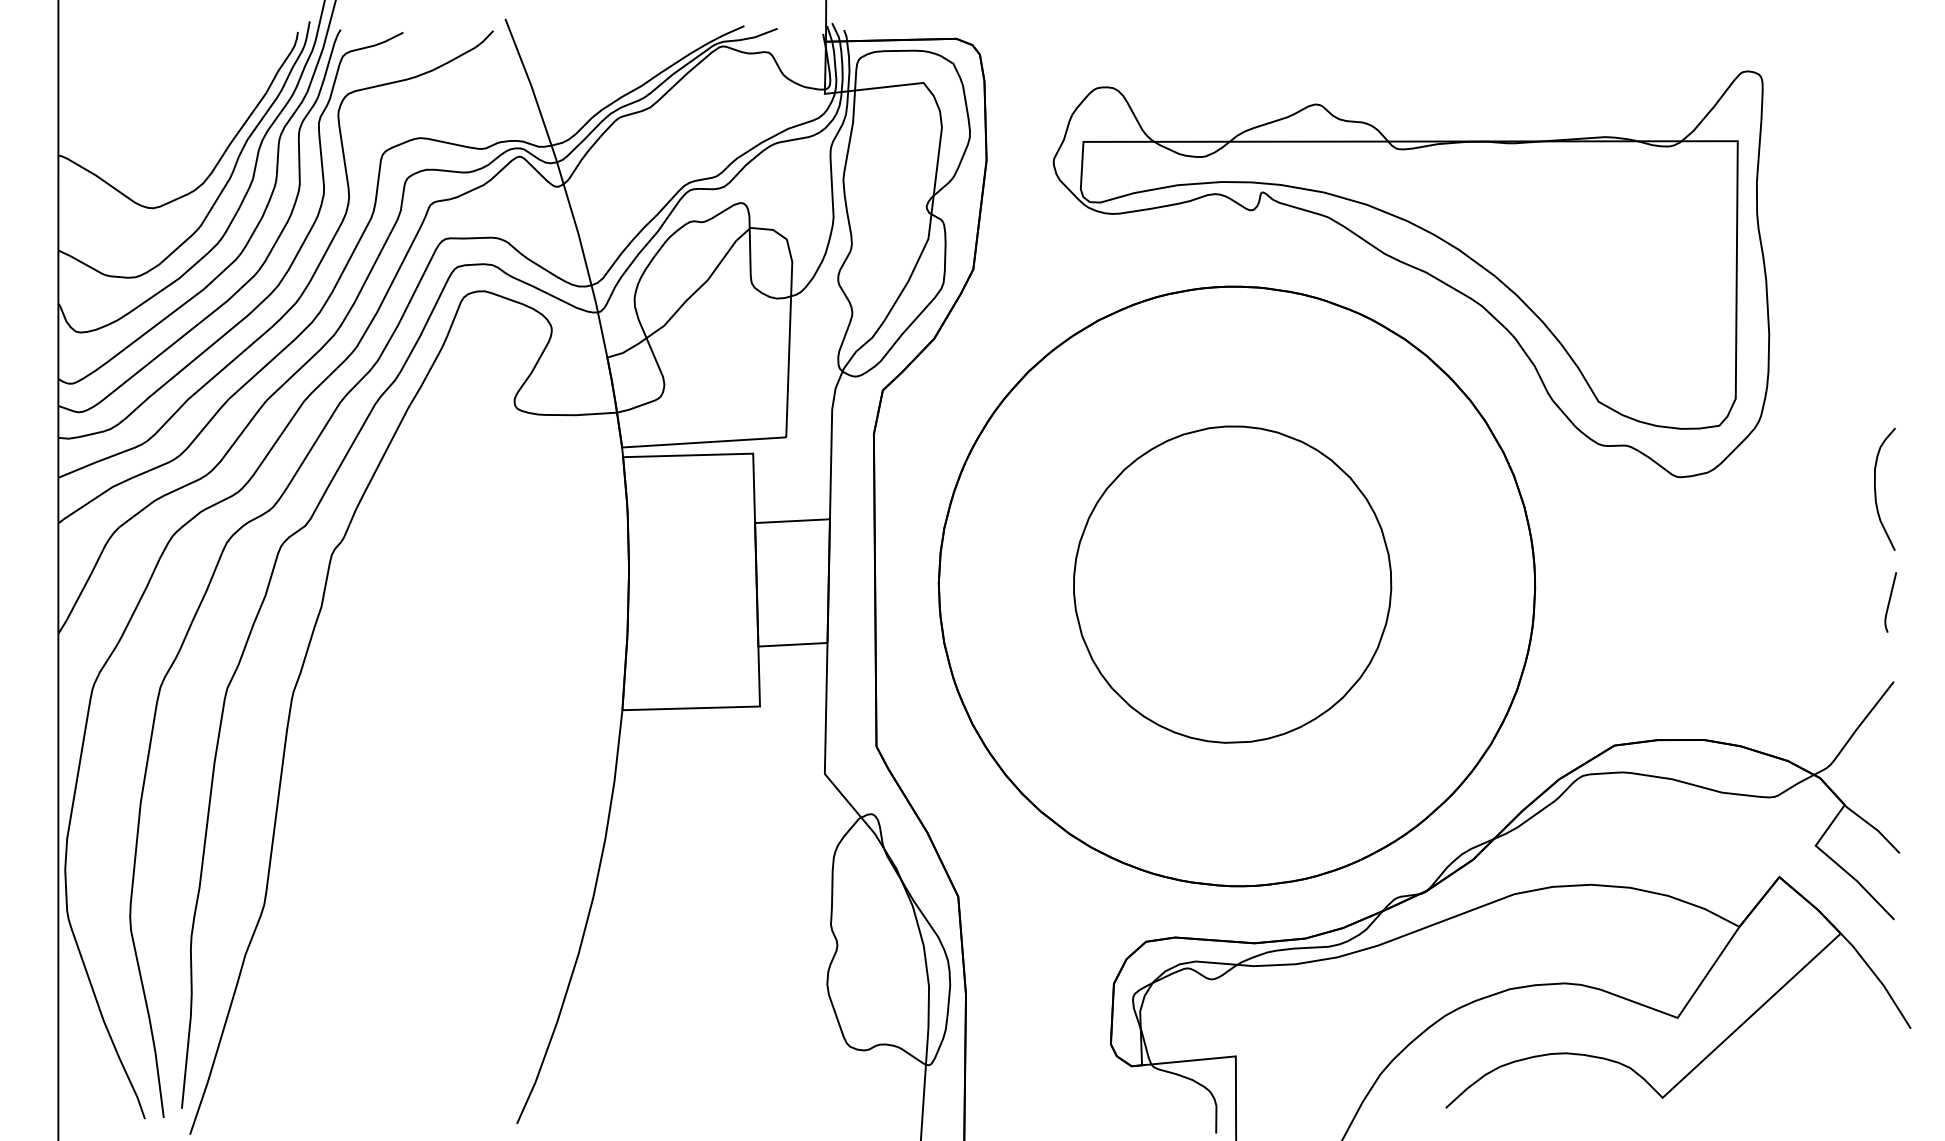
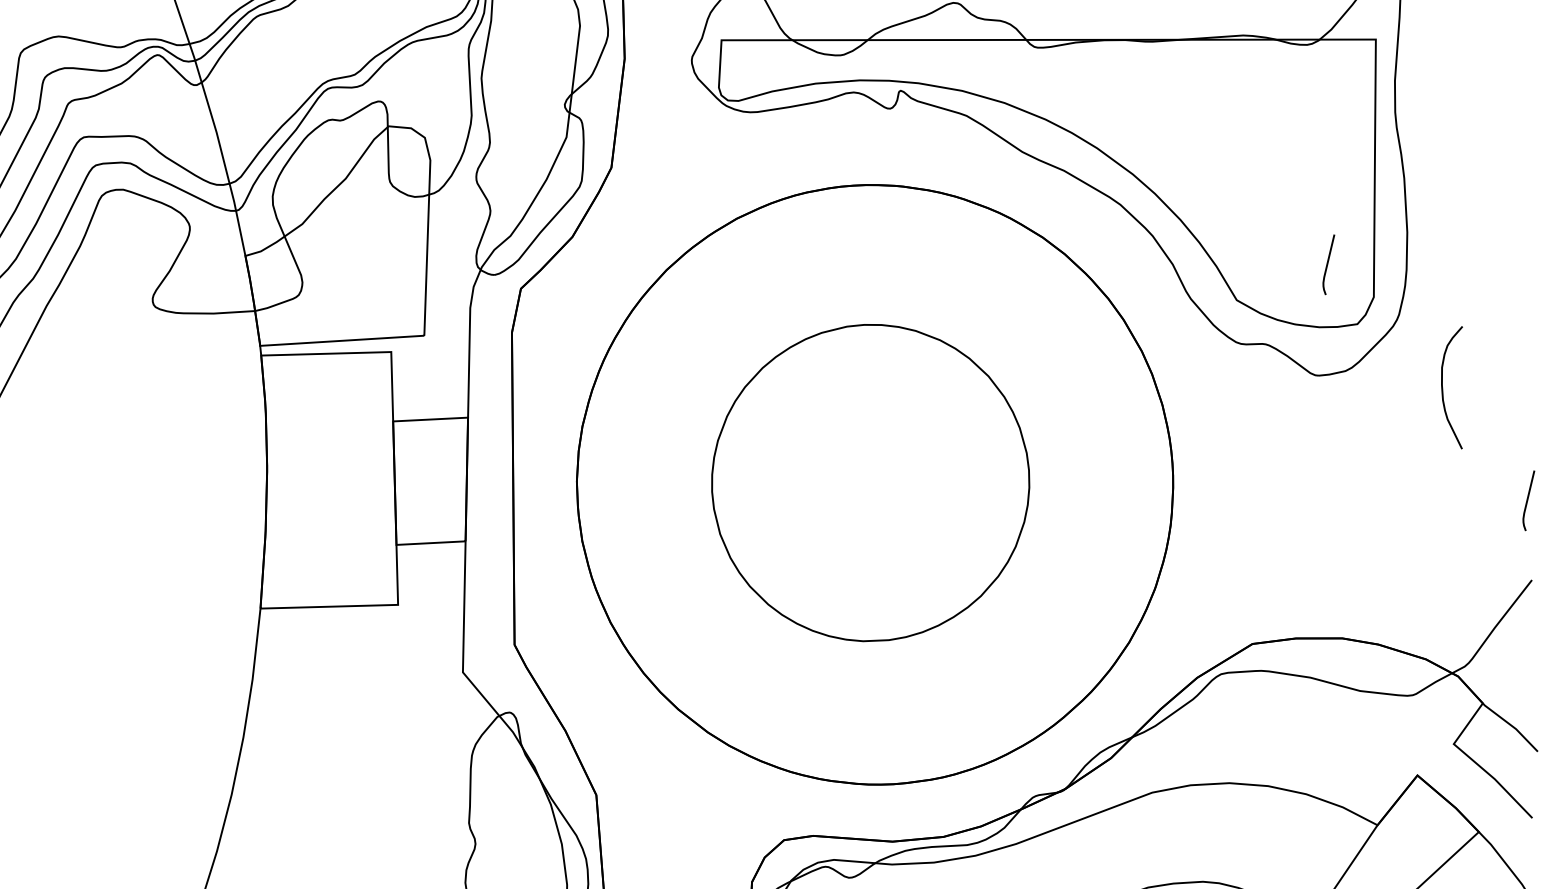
curve: (1690, 366) -> (1328, 264), added
curve: (1876, 491) -> (1443, 389), moved

